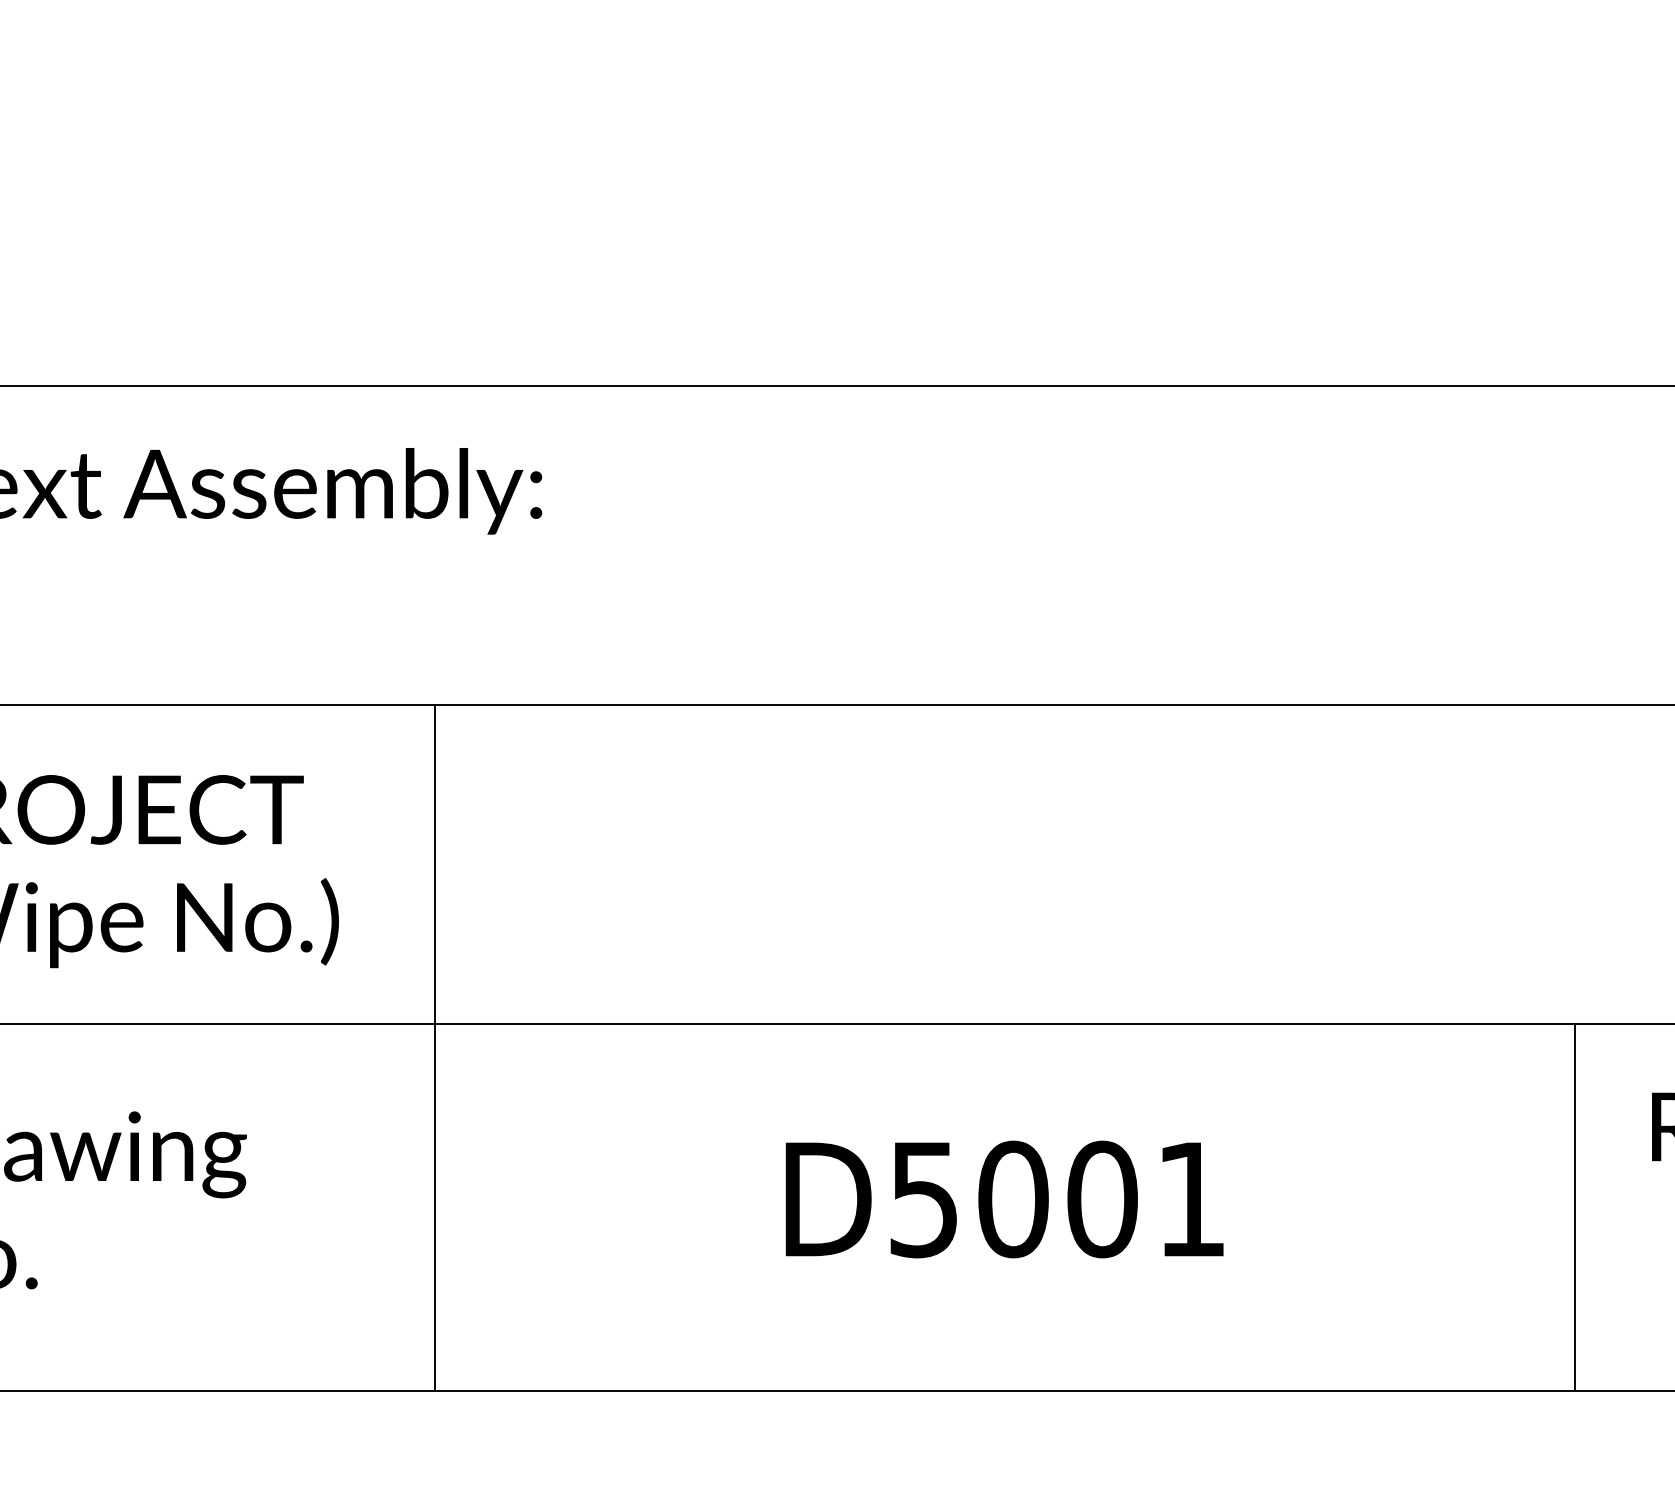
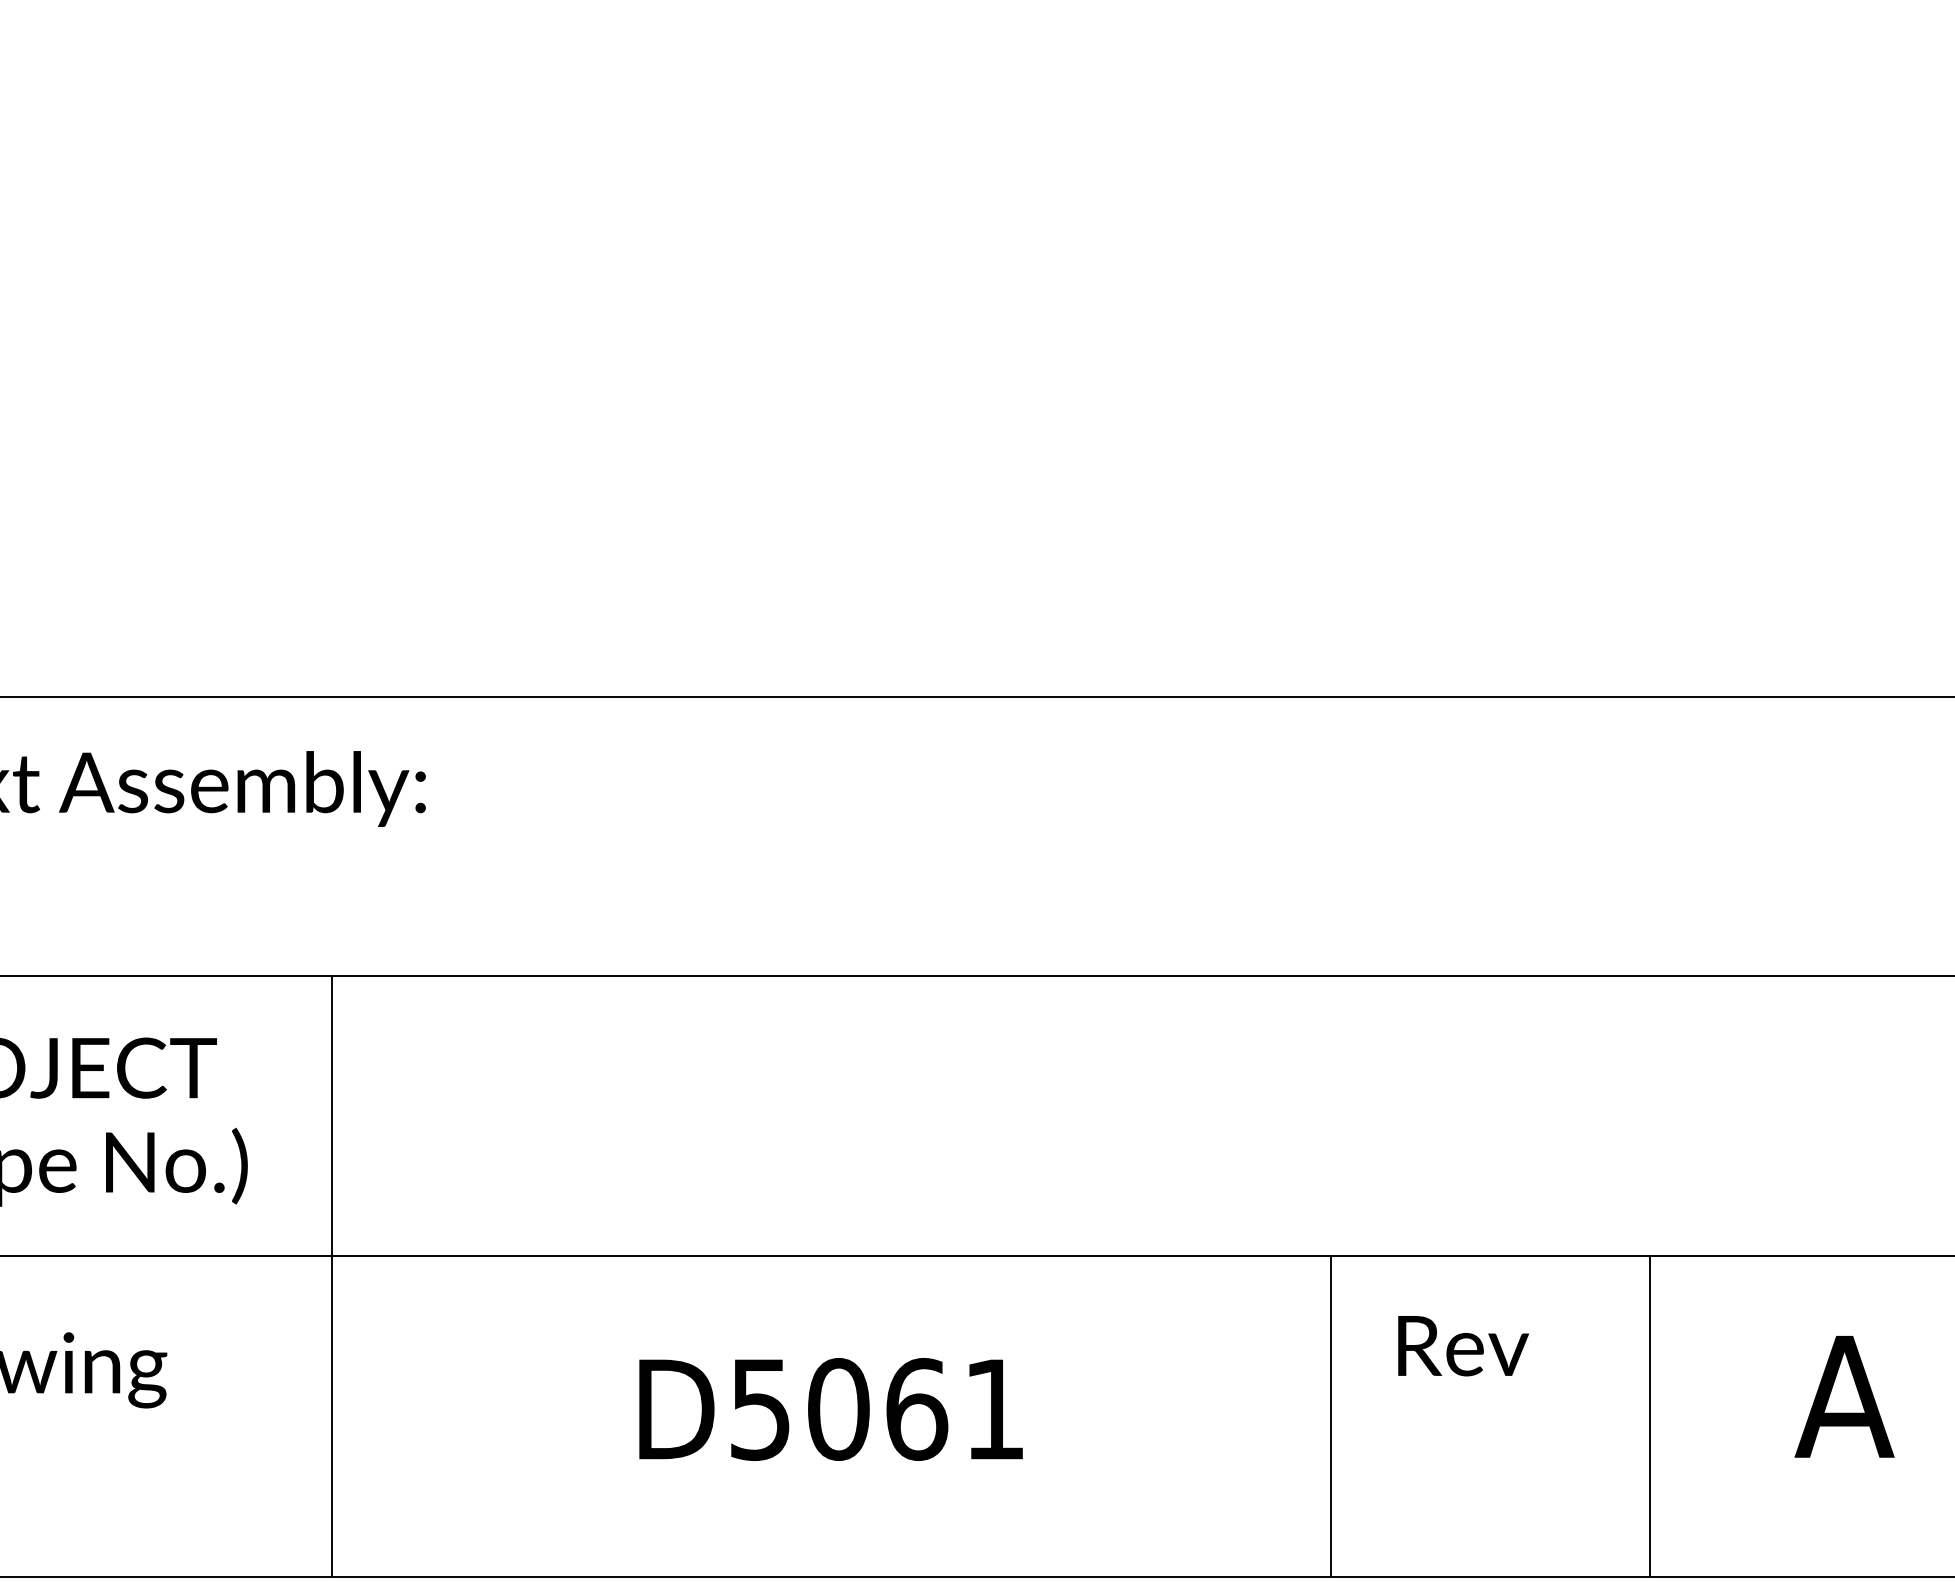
text: (1103, 1199) -> (917, 1409), D5001 -> D5061

